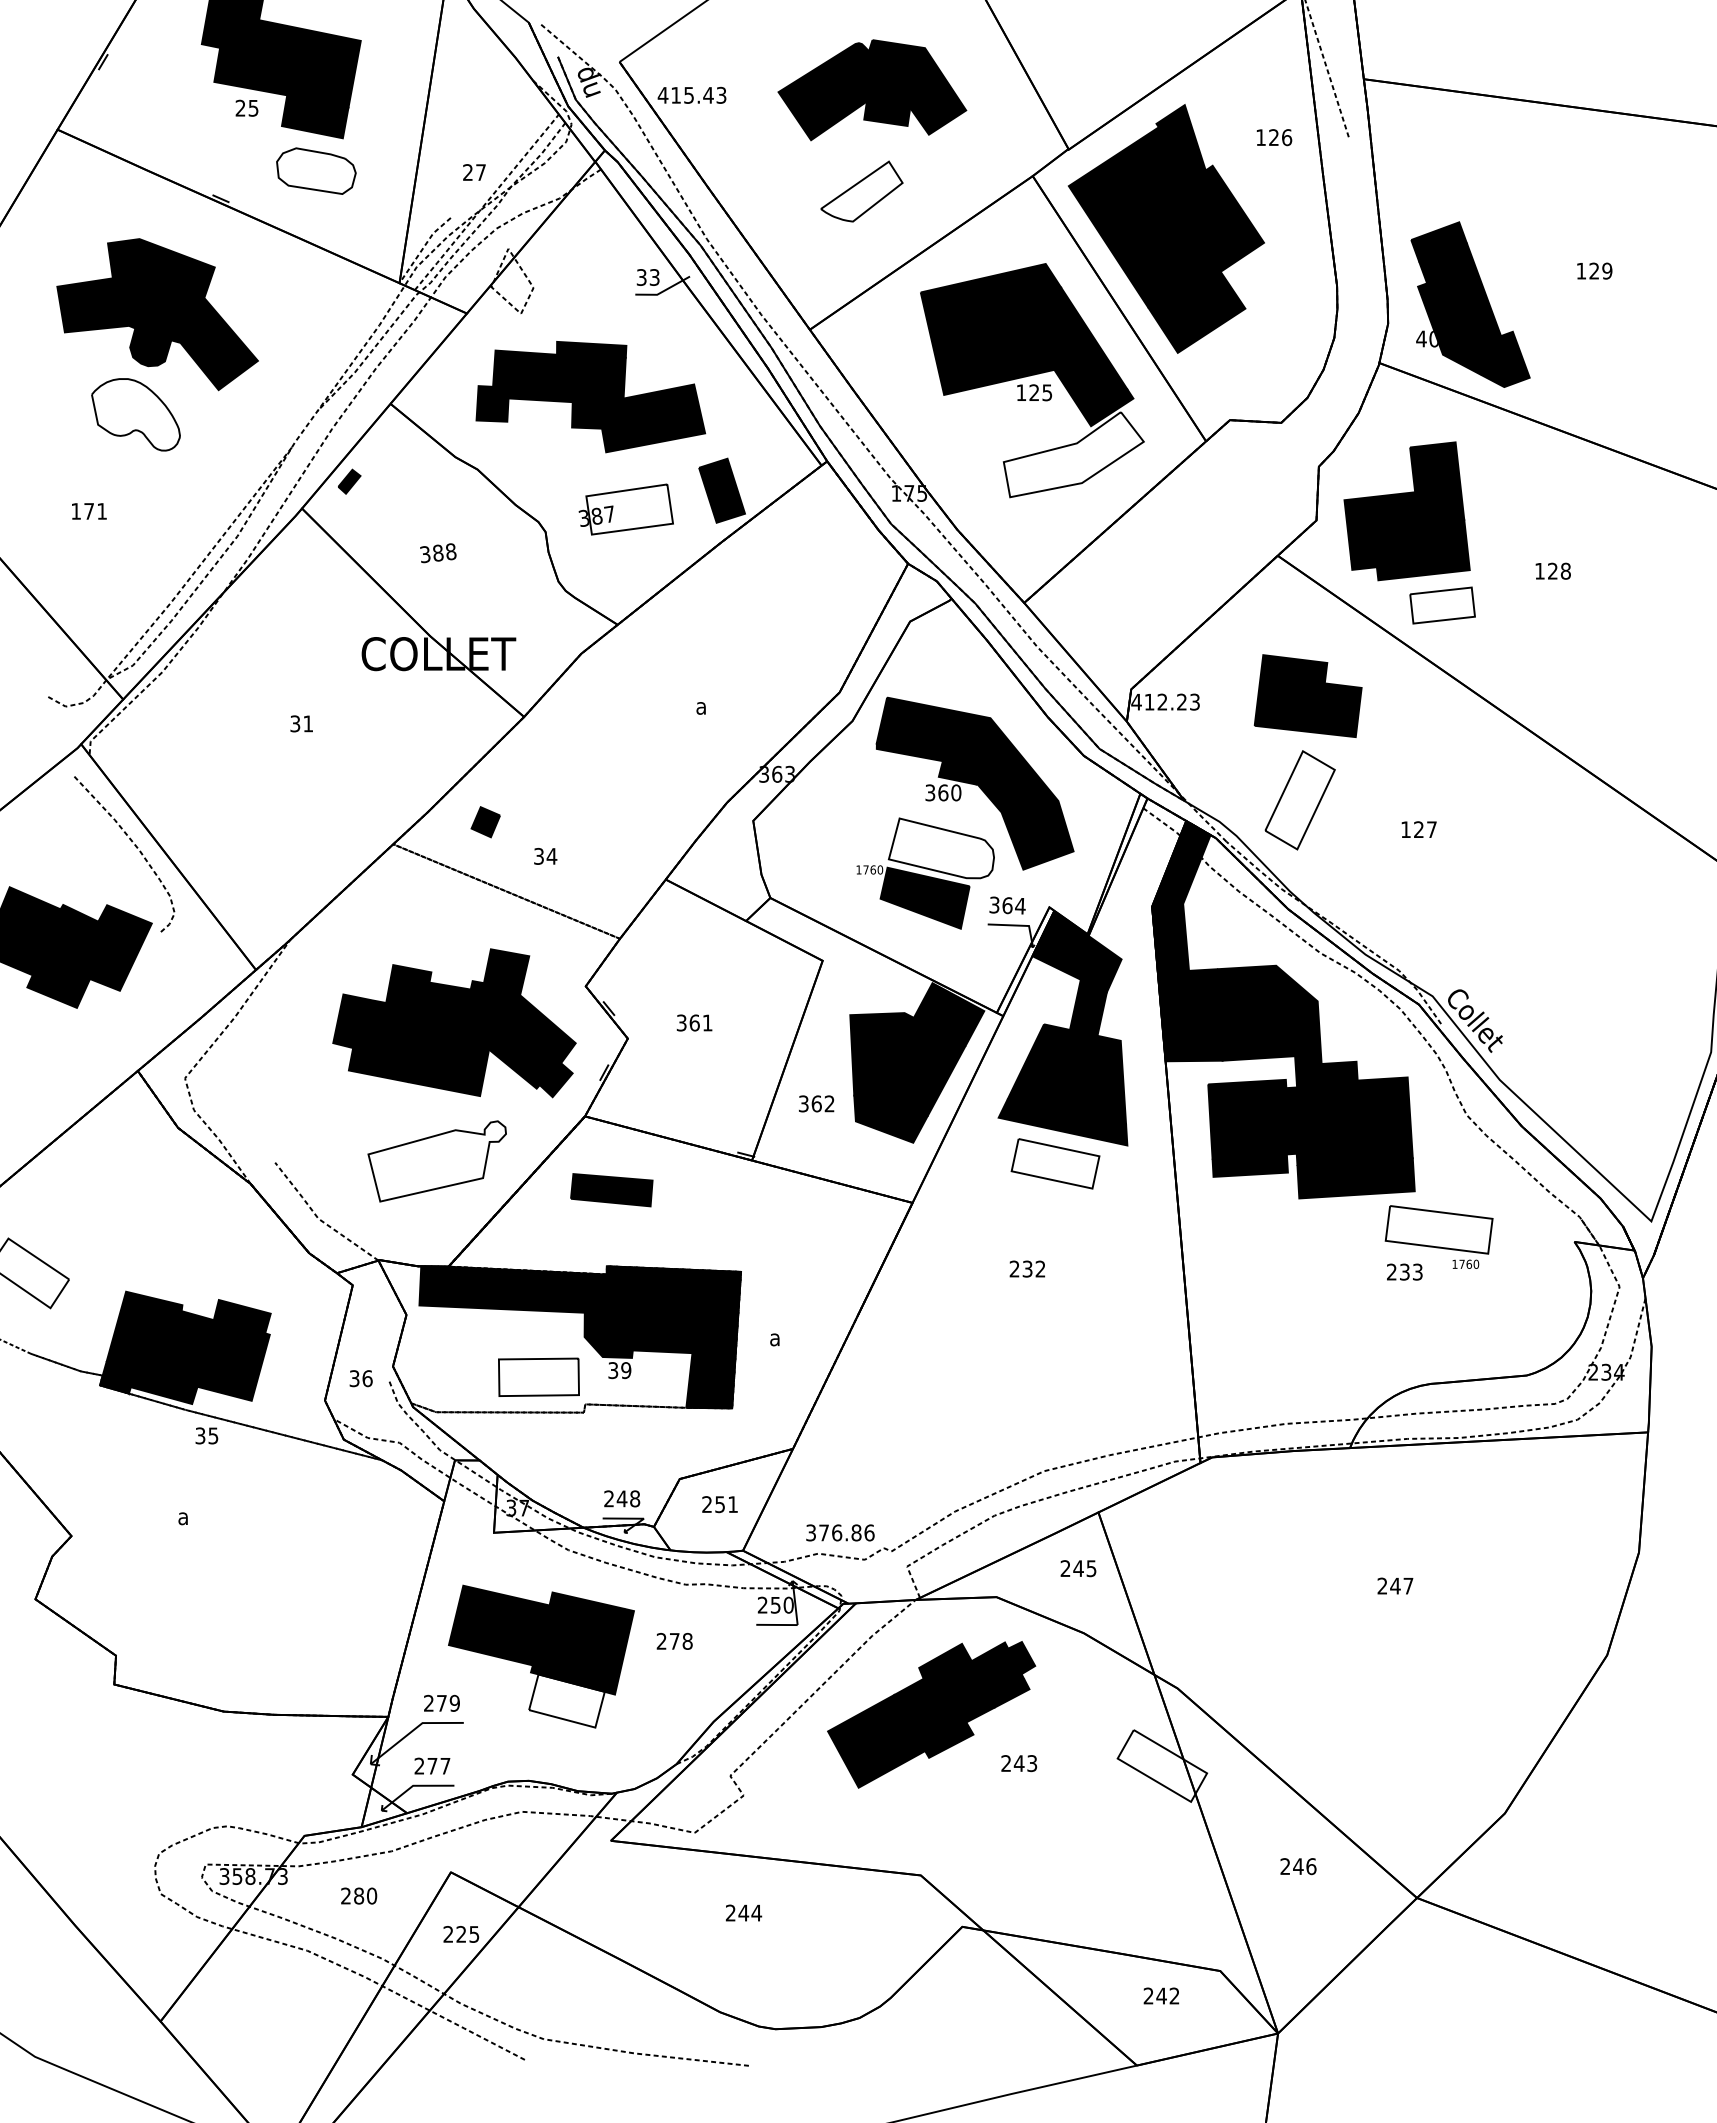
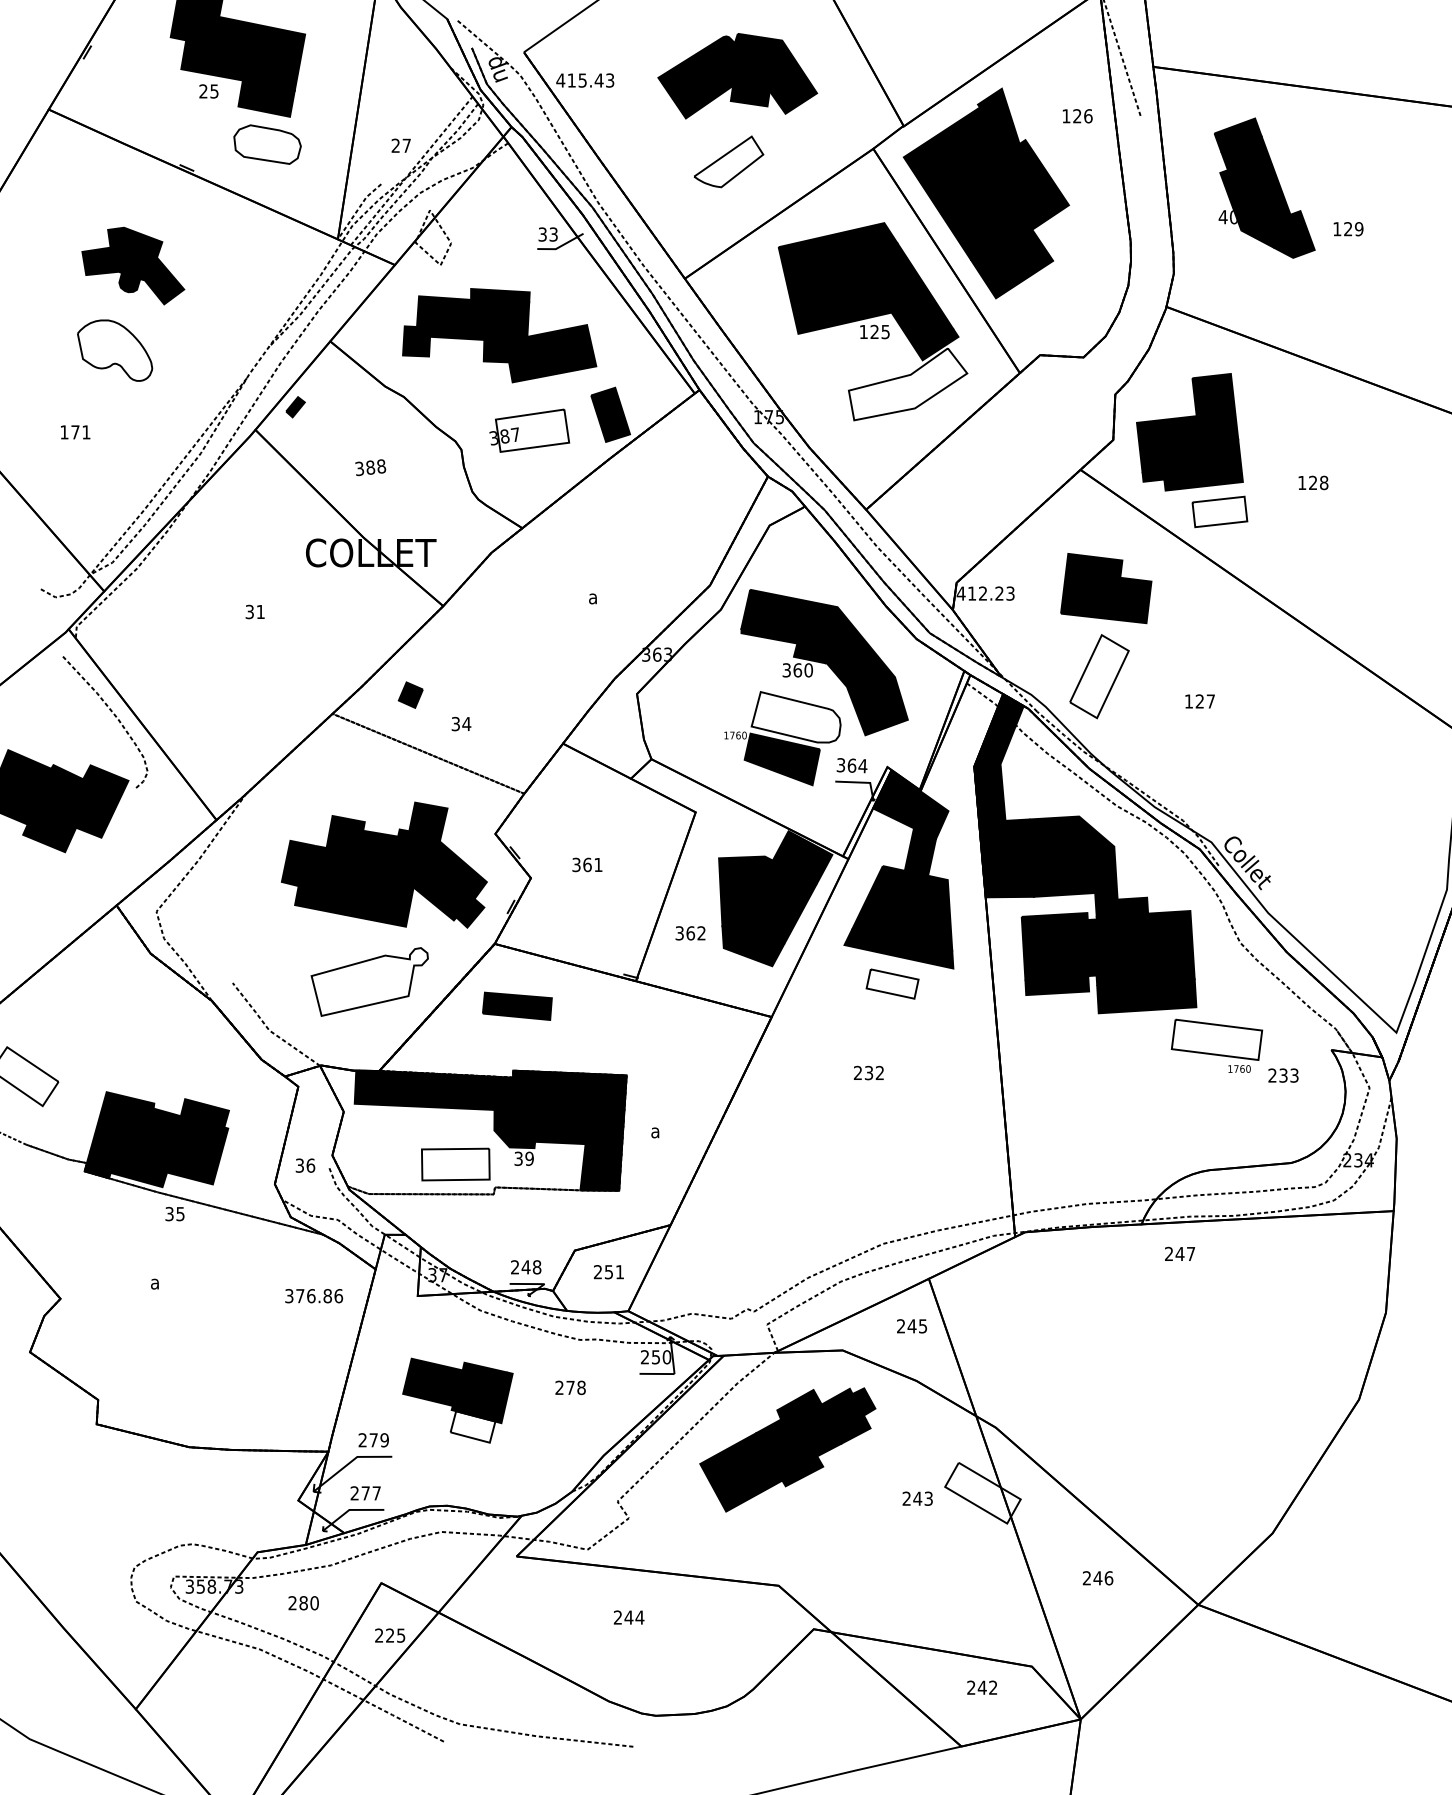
part: (1470, 304) -> (1264, 188), moved
part: (157, 314) -> (133, 265), size x0.6
part: (1055, 1163) -> (892, 983), size x0.7
text: (1404, 1271) -> (1283, 1075), moved
text: (840, 1532) -> (314, 1295), moved
text: (1395, 1585) -> (1180, 1253), moved
part: (541, 1656) -> (457, 1400), size x0.7
text: (1019, 1763) -> (917, 1498), moved

